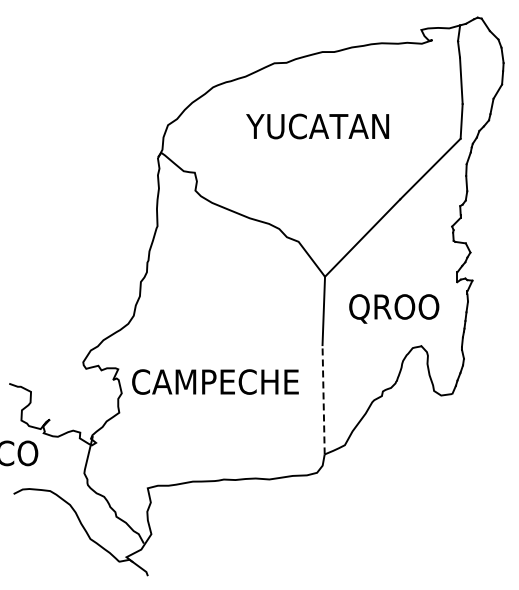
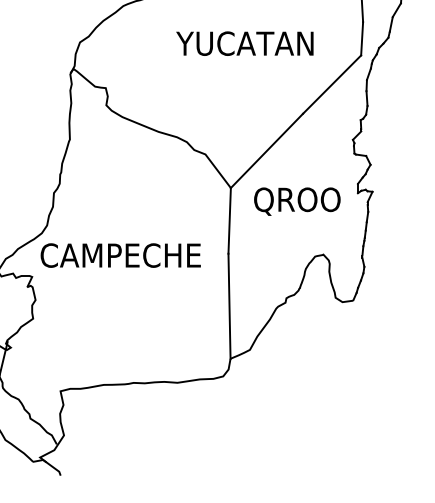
text: (317, 126) -> (244, 43), moved
text: (394, 308) -> (297, 201), moved
text: (215, 381) -> (120, 255), moved
line: (323, 399) -> (229, 305), dashed -> solid

